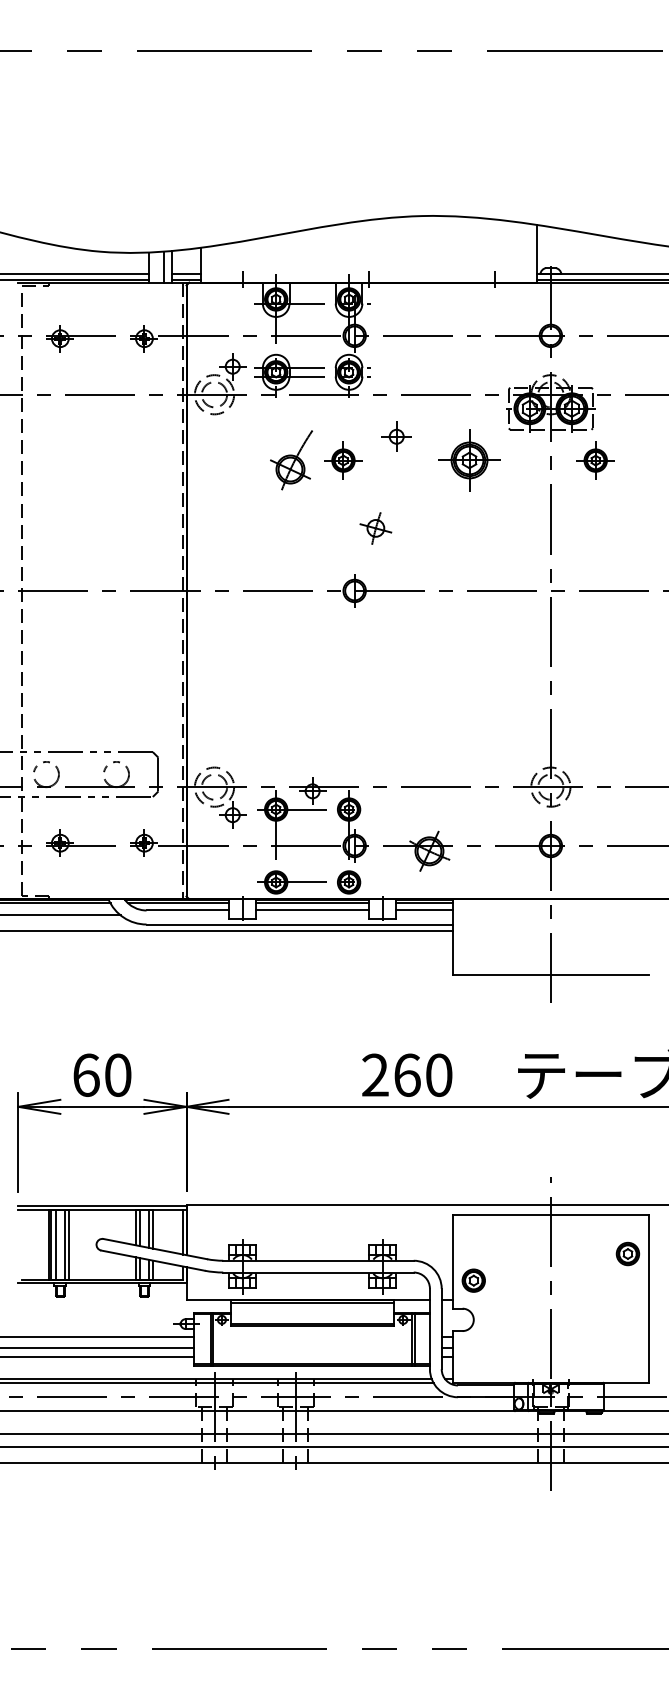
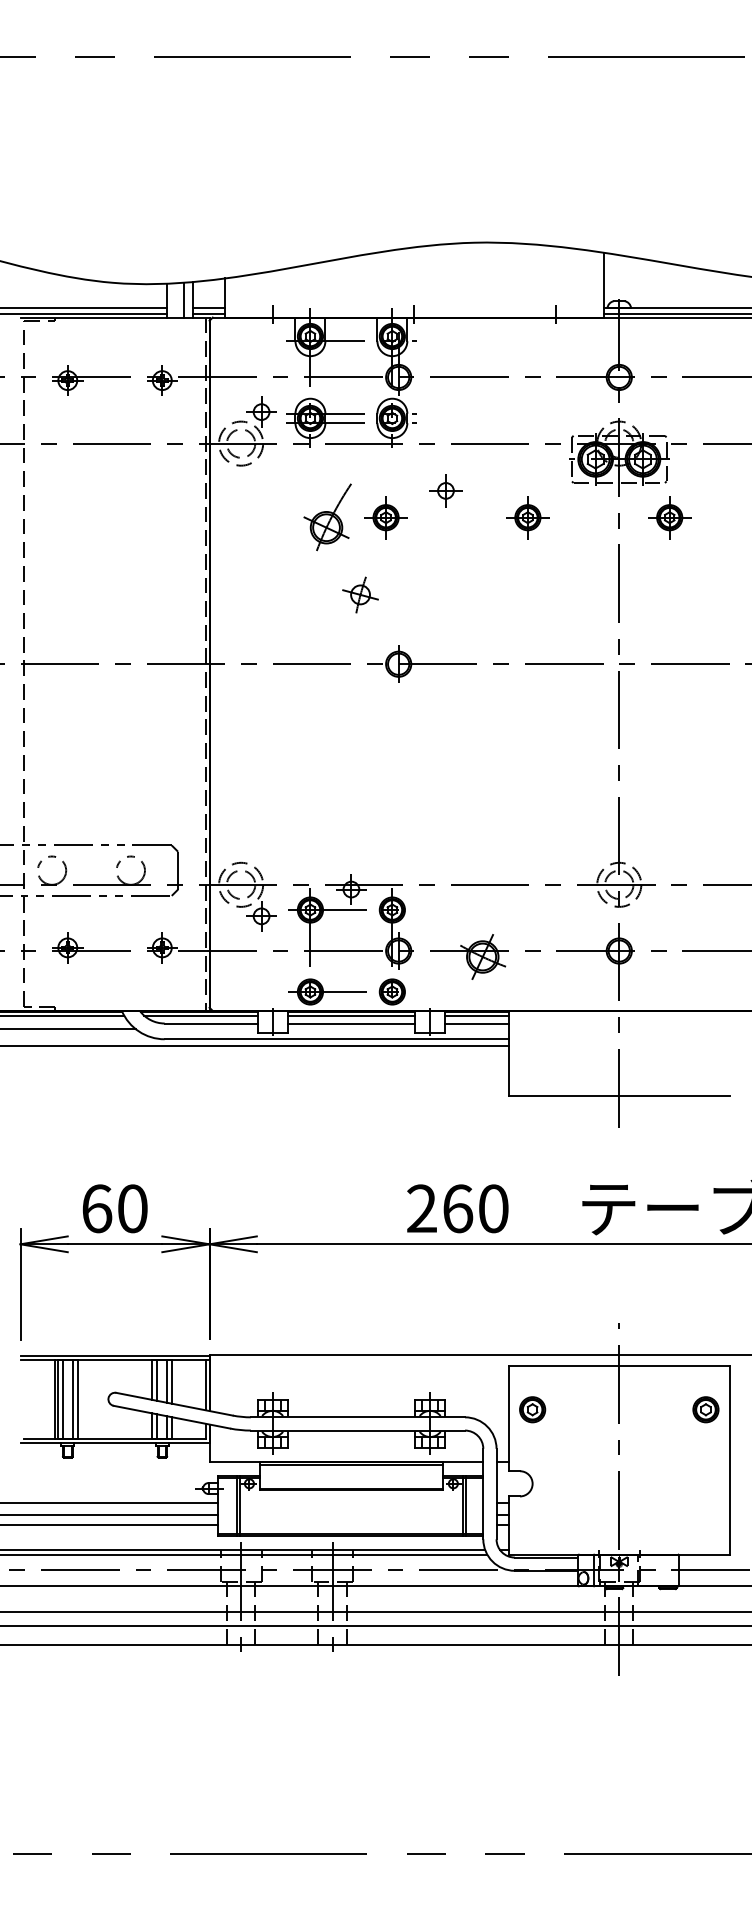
part: (469, 460) -> (527, 517), size x0.62
part: (375, 528) -> (360, 594), moved
part: (473, 1280) -> (532, 1409), moved

